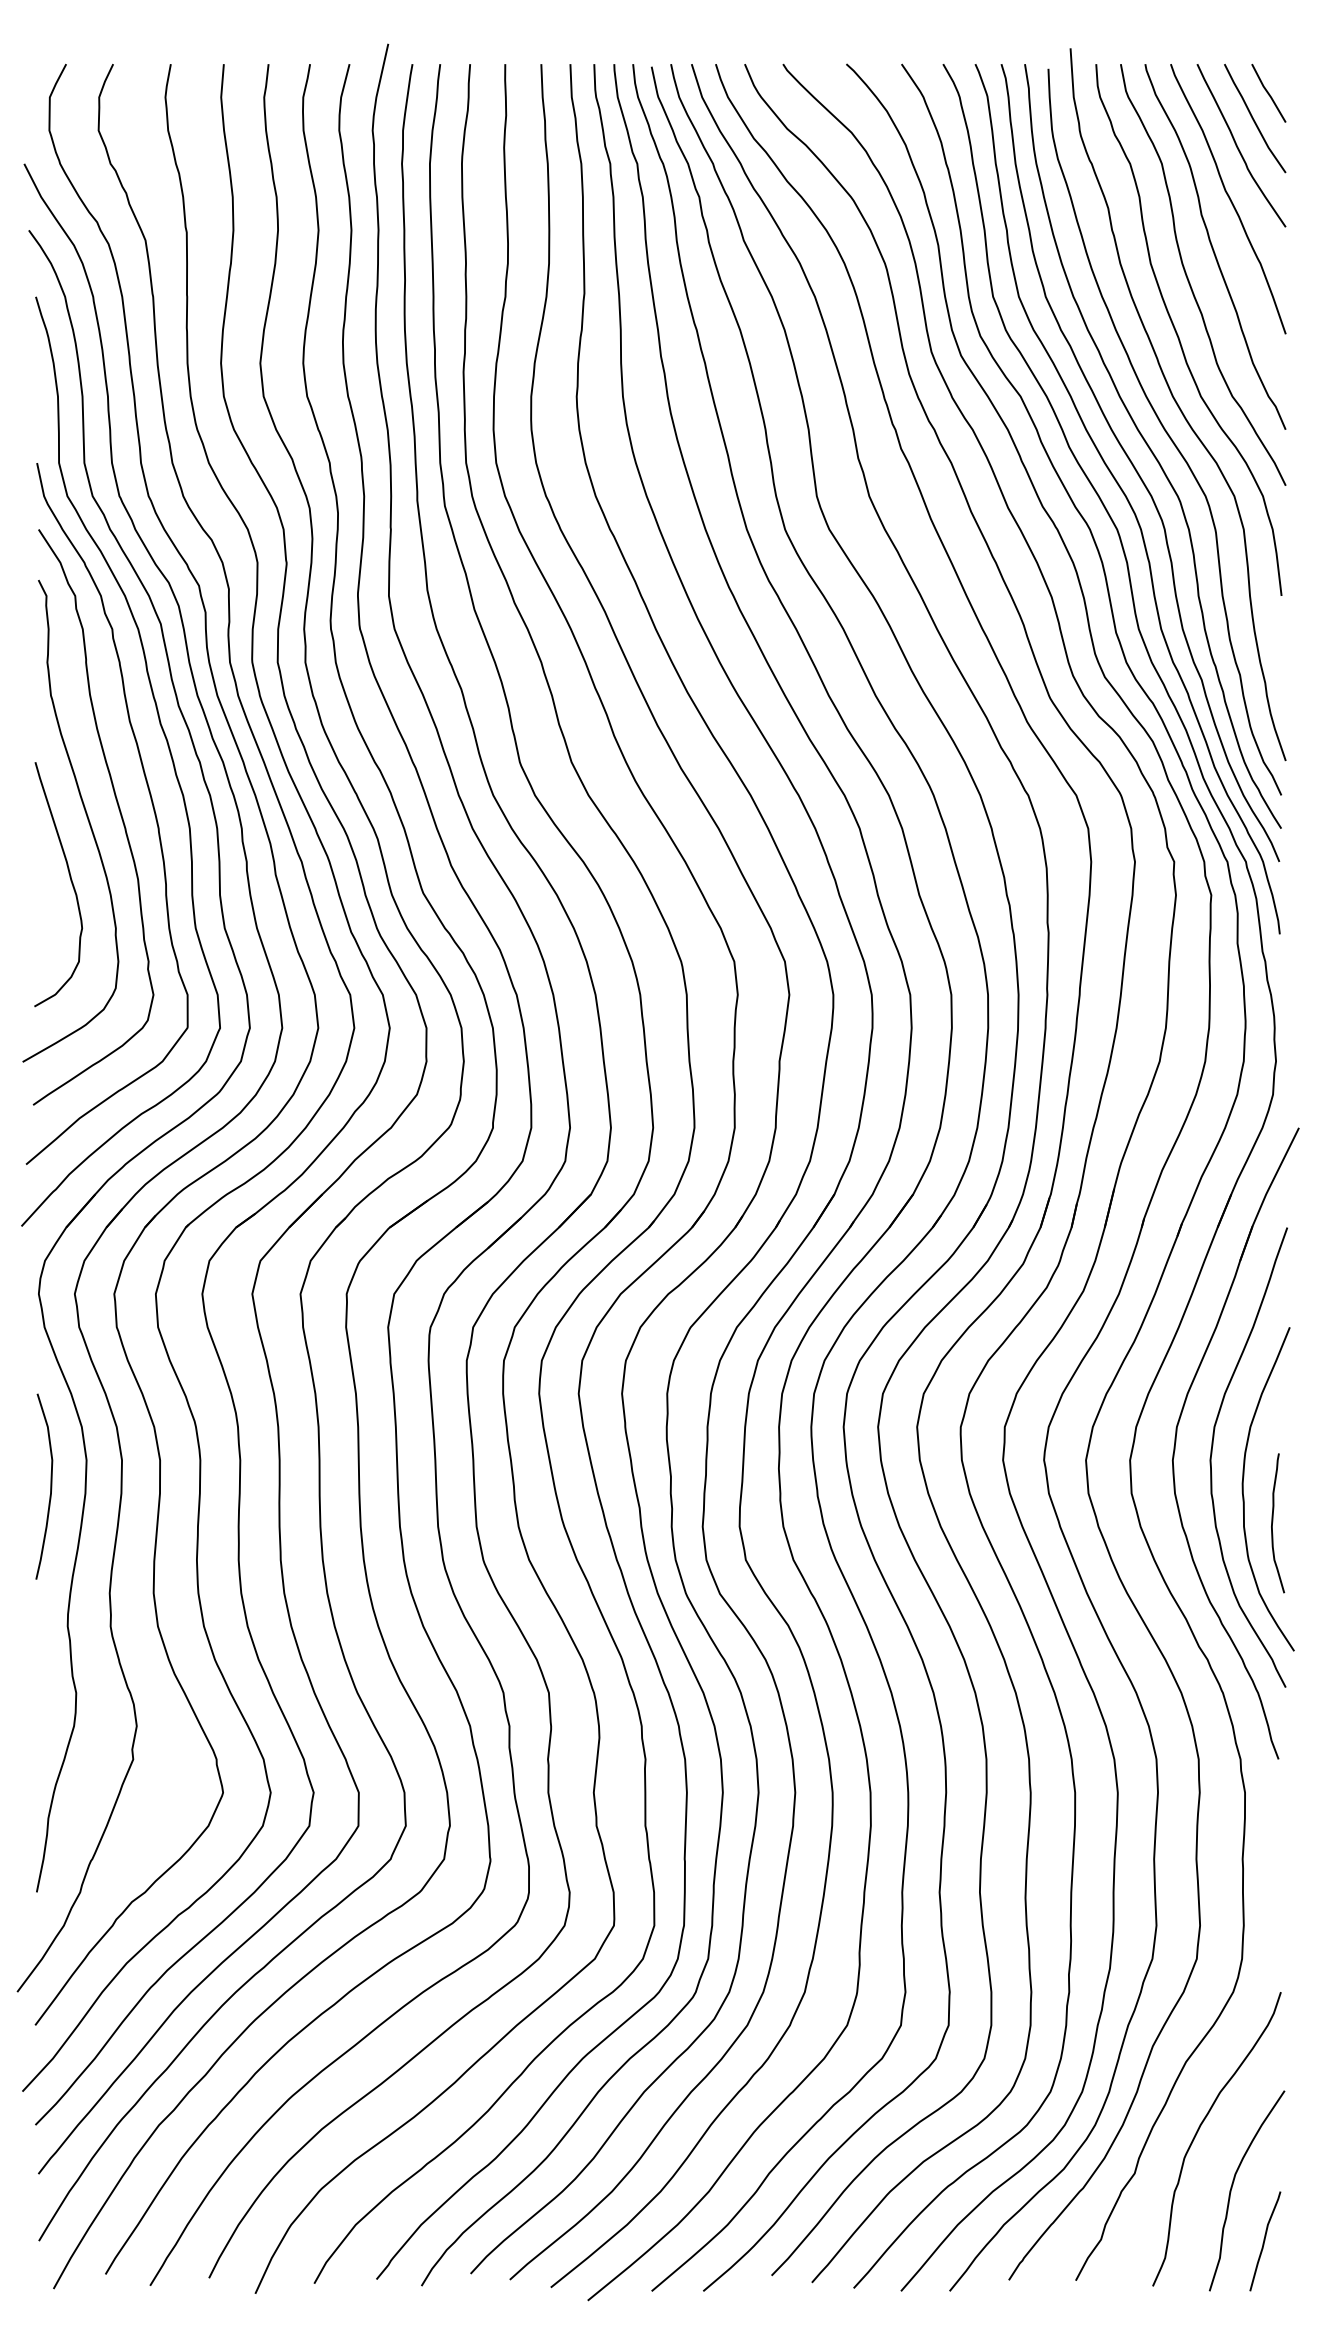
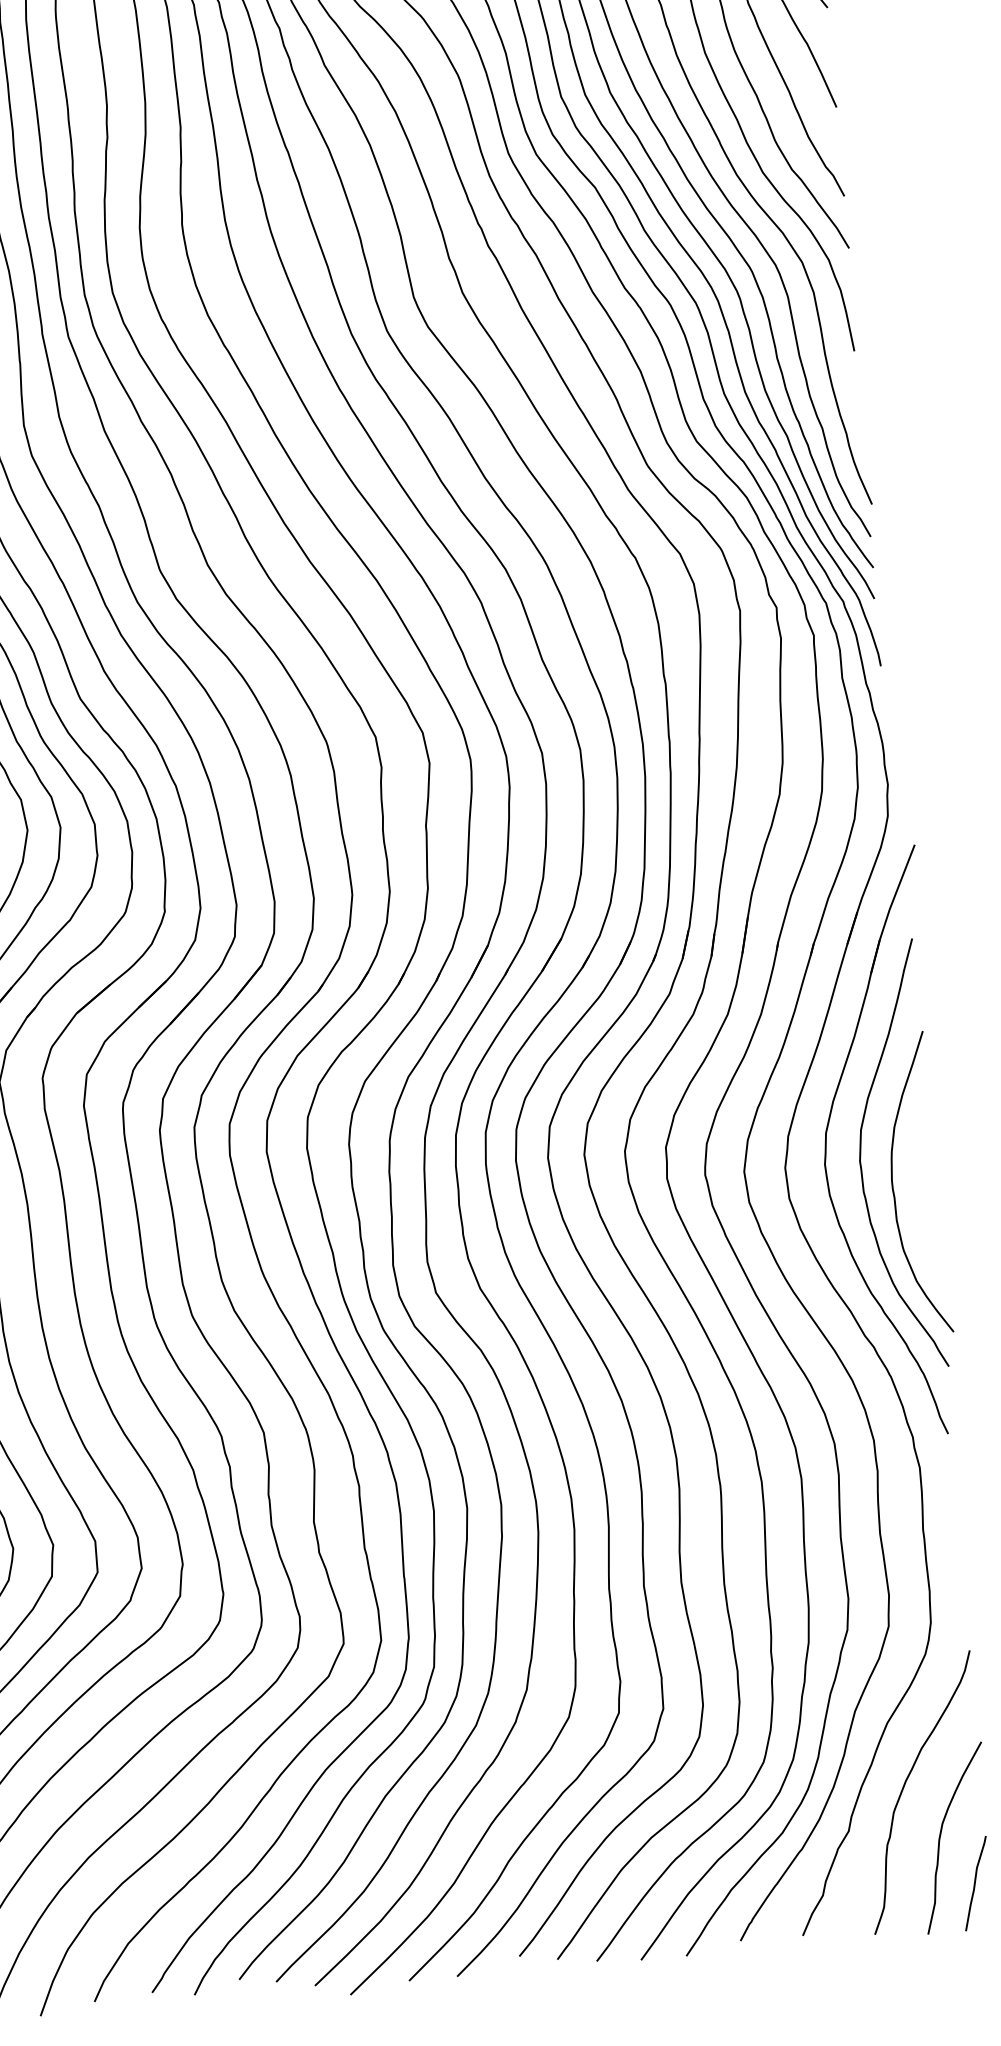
curve: (1273, 1522) -> (923, 1214), removed

